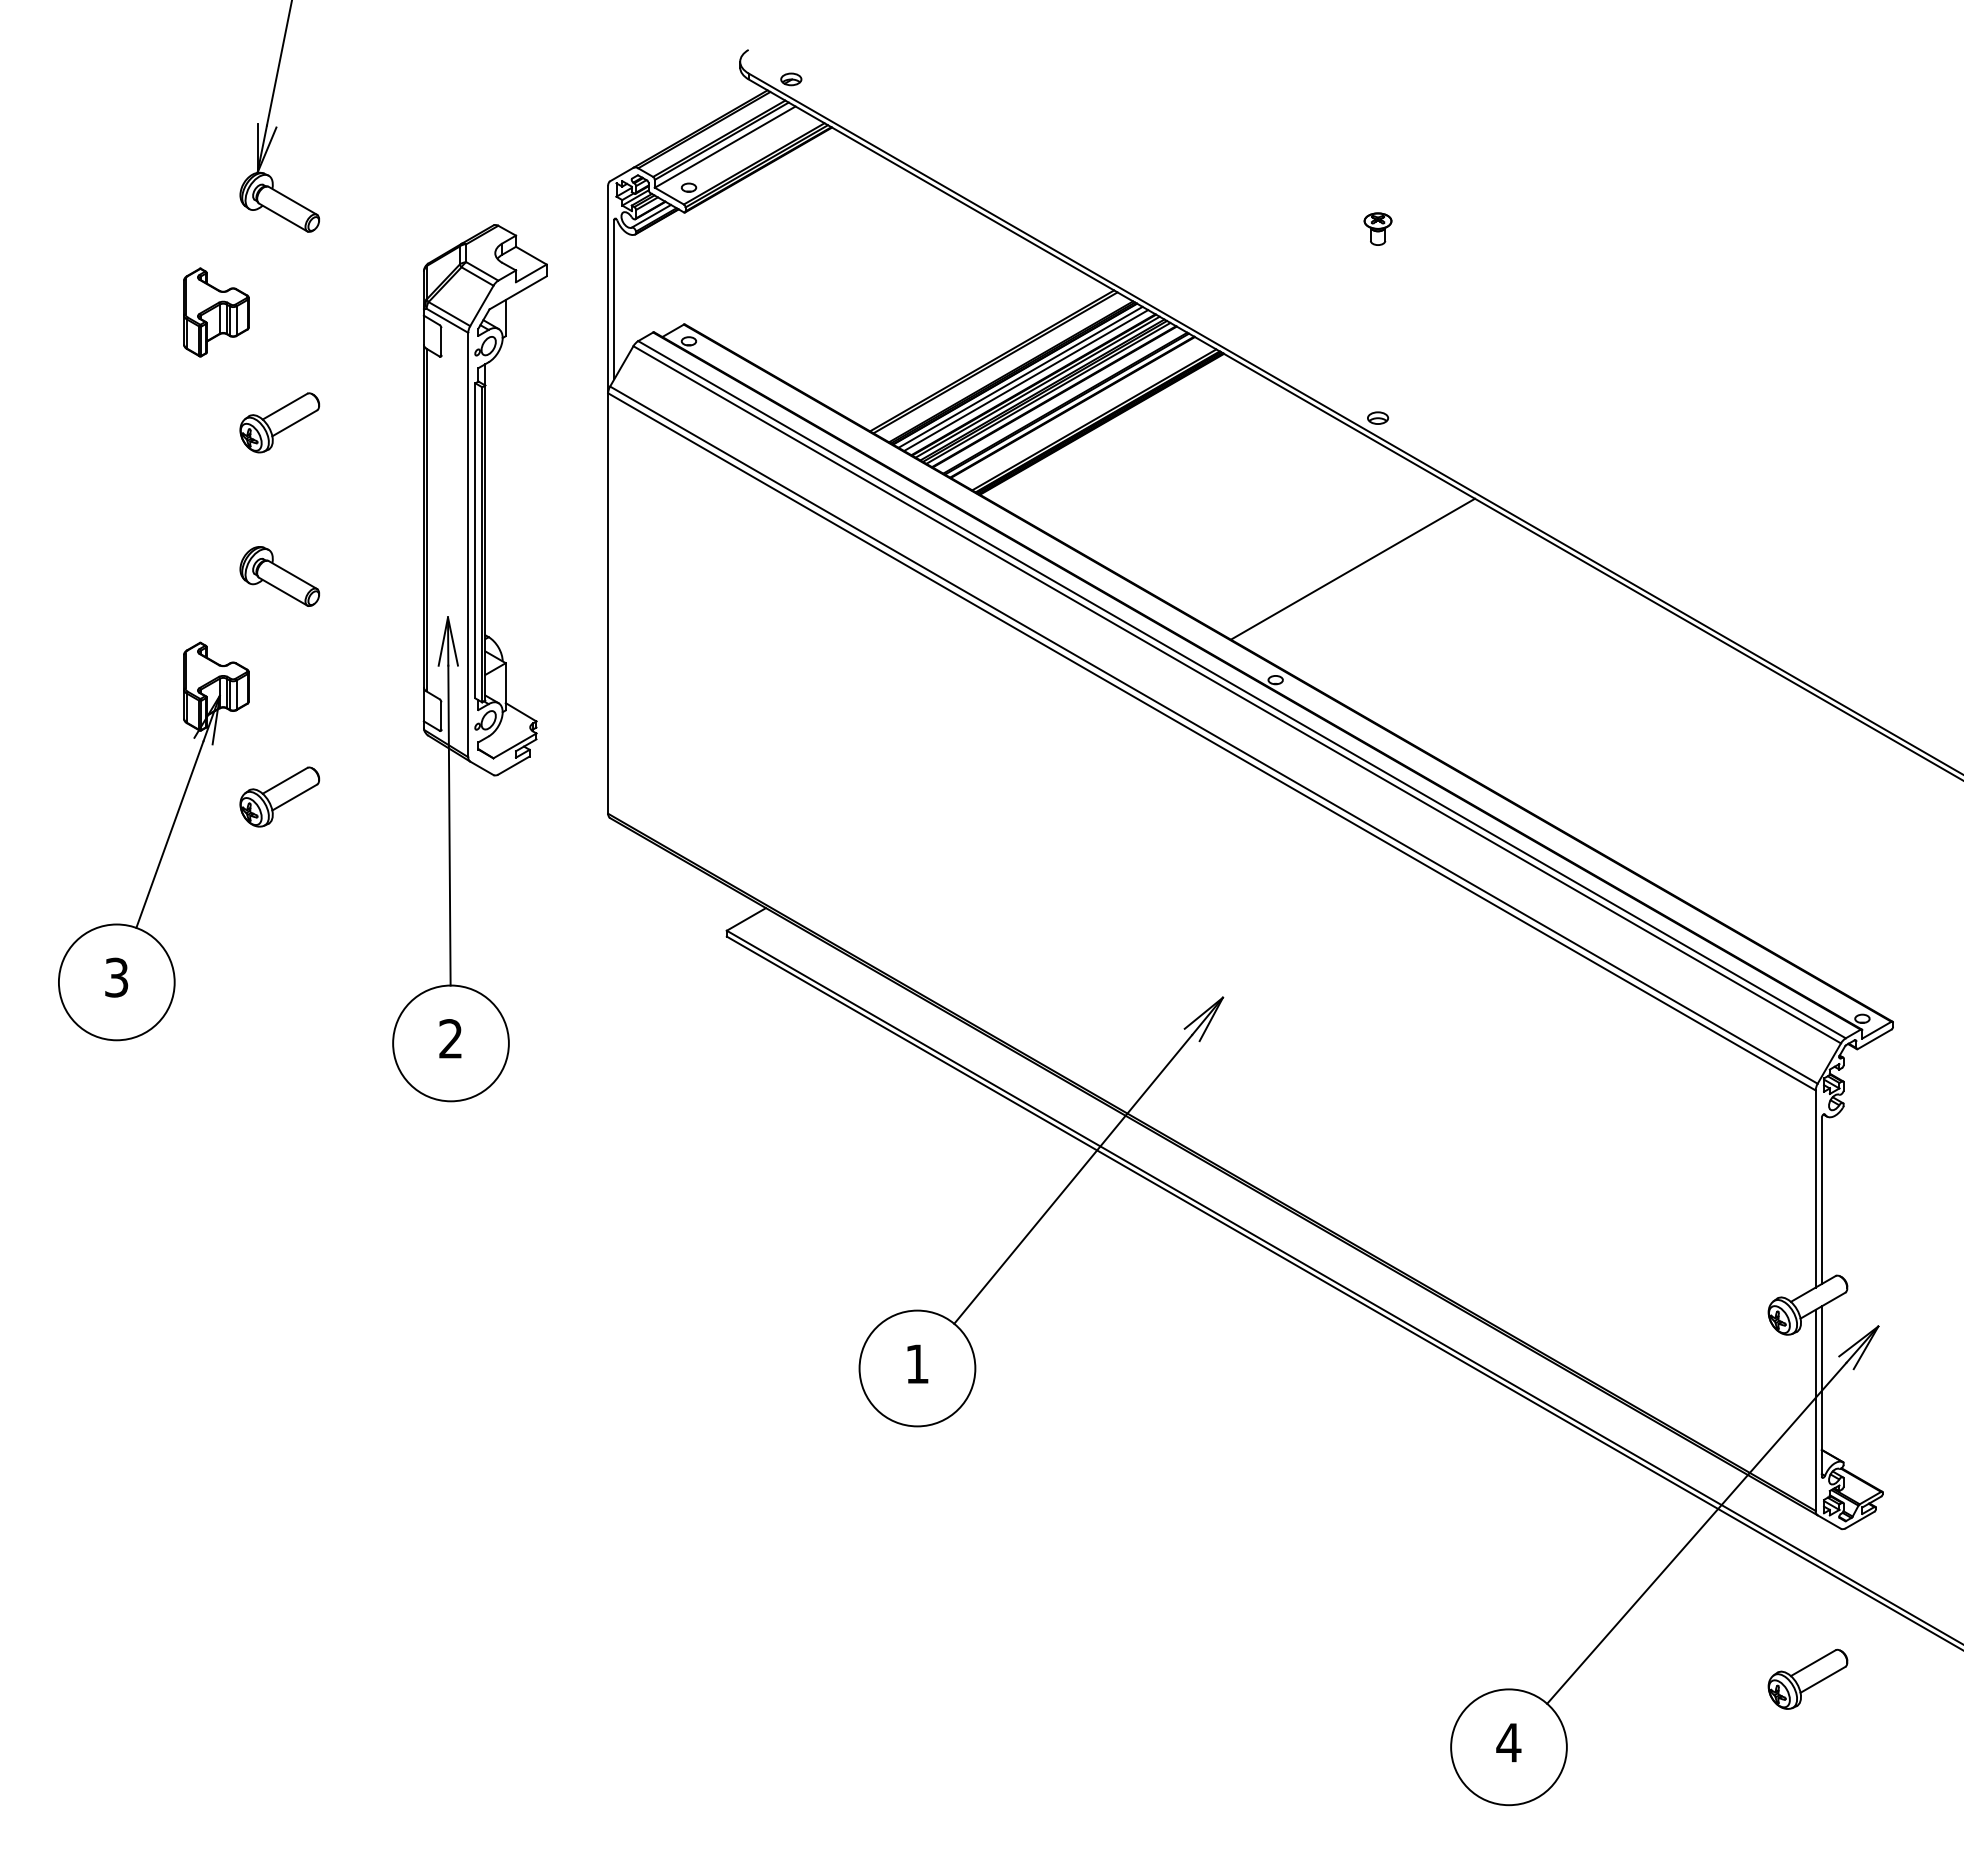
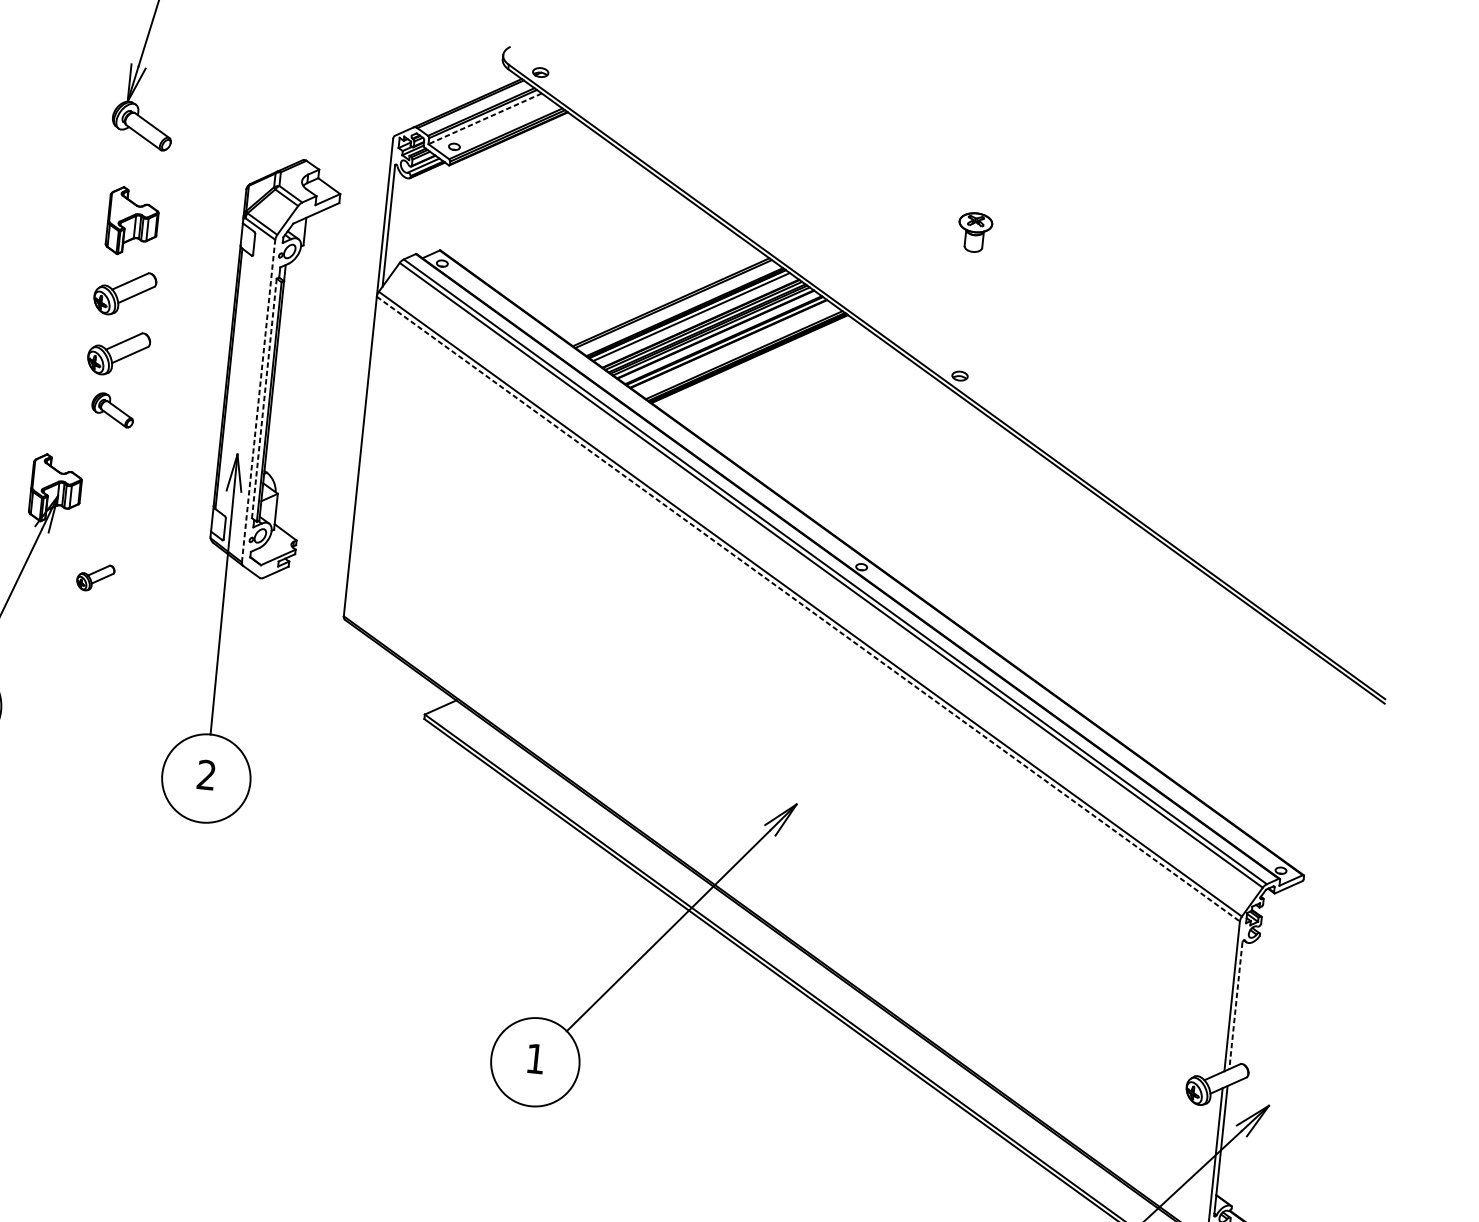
line: (724, 147) -> (484, 119), solid -> dashed
part: (1377, 228) -> (974, 231), size x1.6
part: (216, 312) -> (132, 221), moved
line: (1026, 380) -> (695, 319), removed
part: (279, 501) -> (118, 353), added
line: (475, 540) -> (264, 398), solid -> dashed
line: (468, 544) -> (258, 400), solid -> dashed
line: (1352, 568) -> (928, 488), removed
part: (279, 576) -> (112, 410), size x0.7
line: (1212, 742) -> (808, 609), solid -> dashed
part: (279, 796) -> (95, 577), size x0.6
line: (1821, 1201) -> (1235, 1006), solid -> dashed

